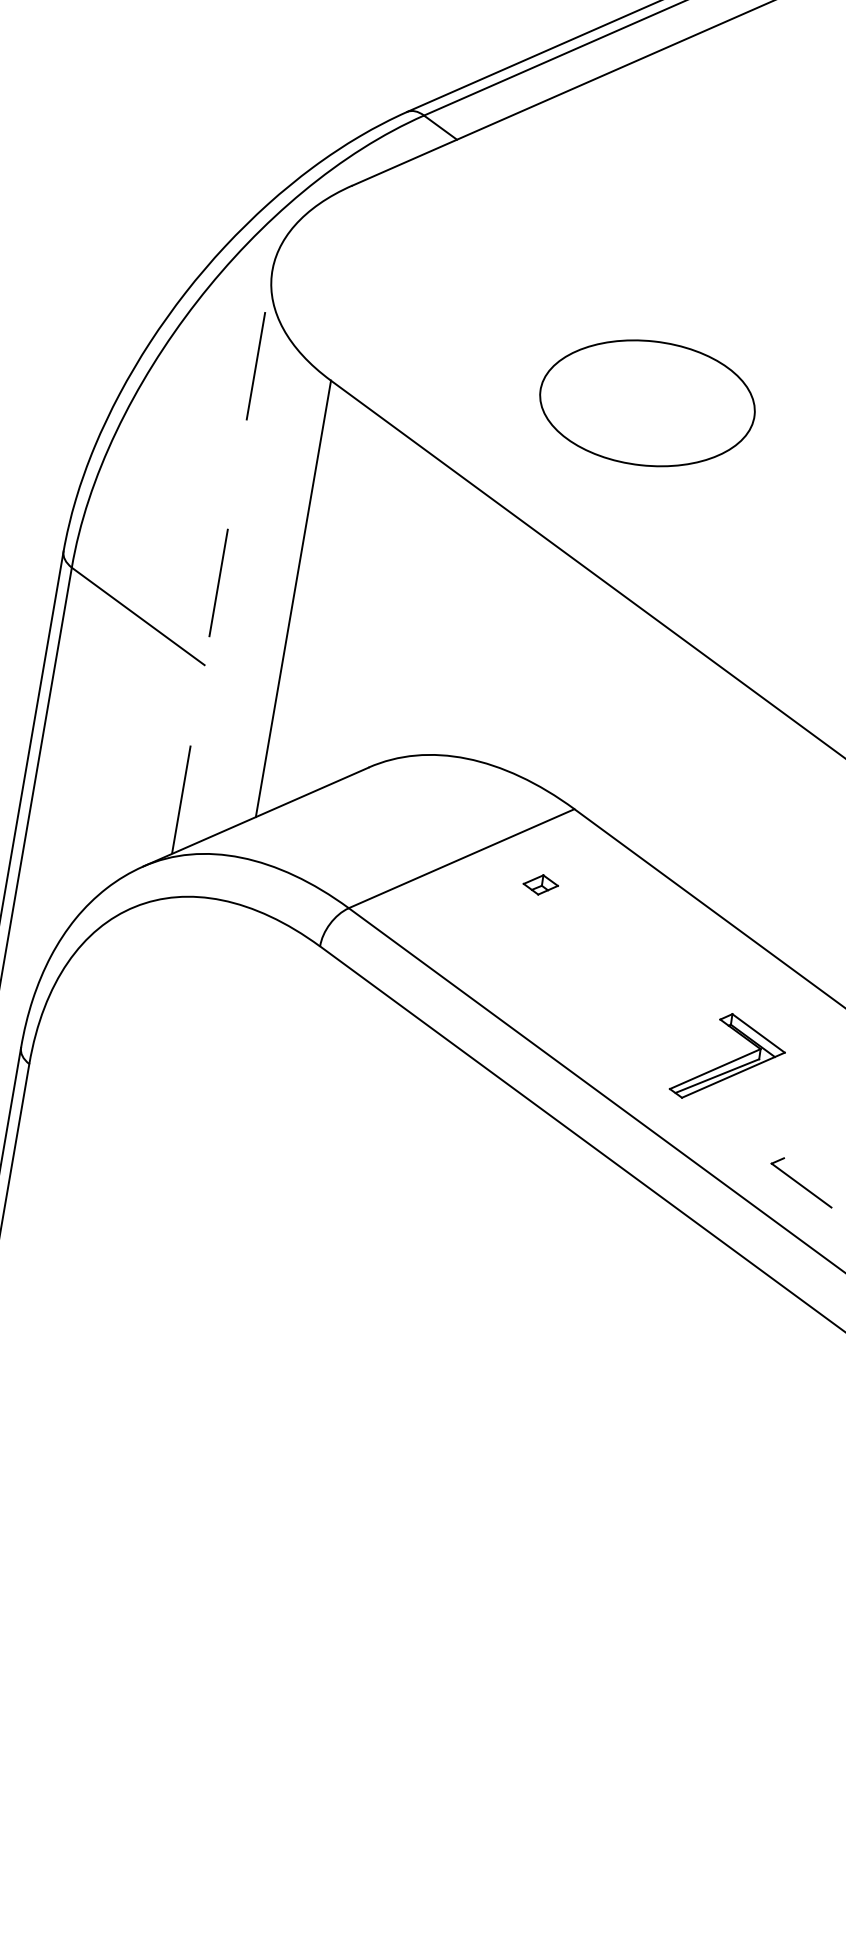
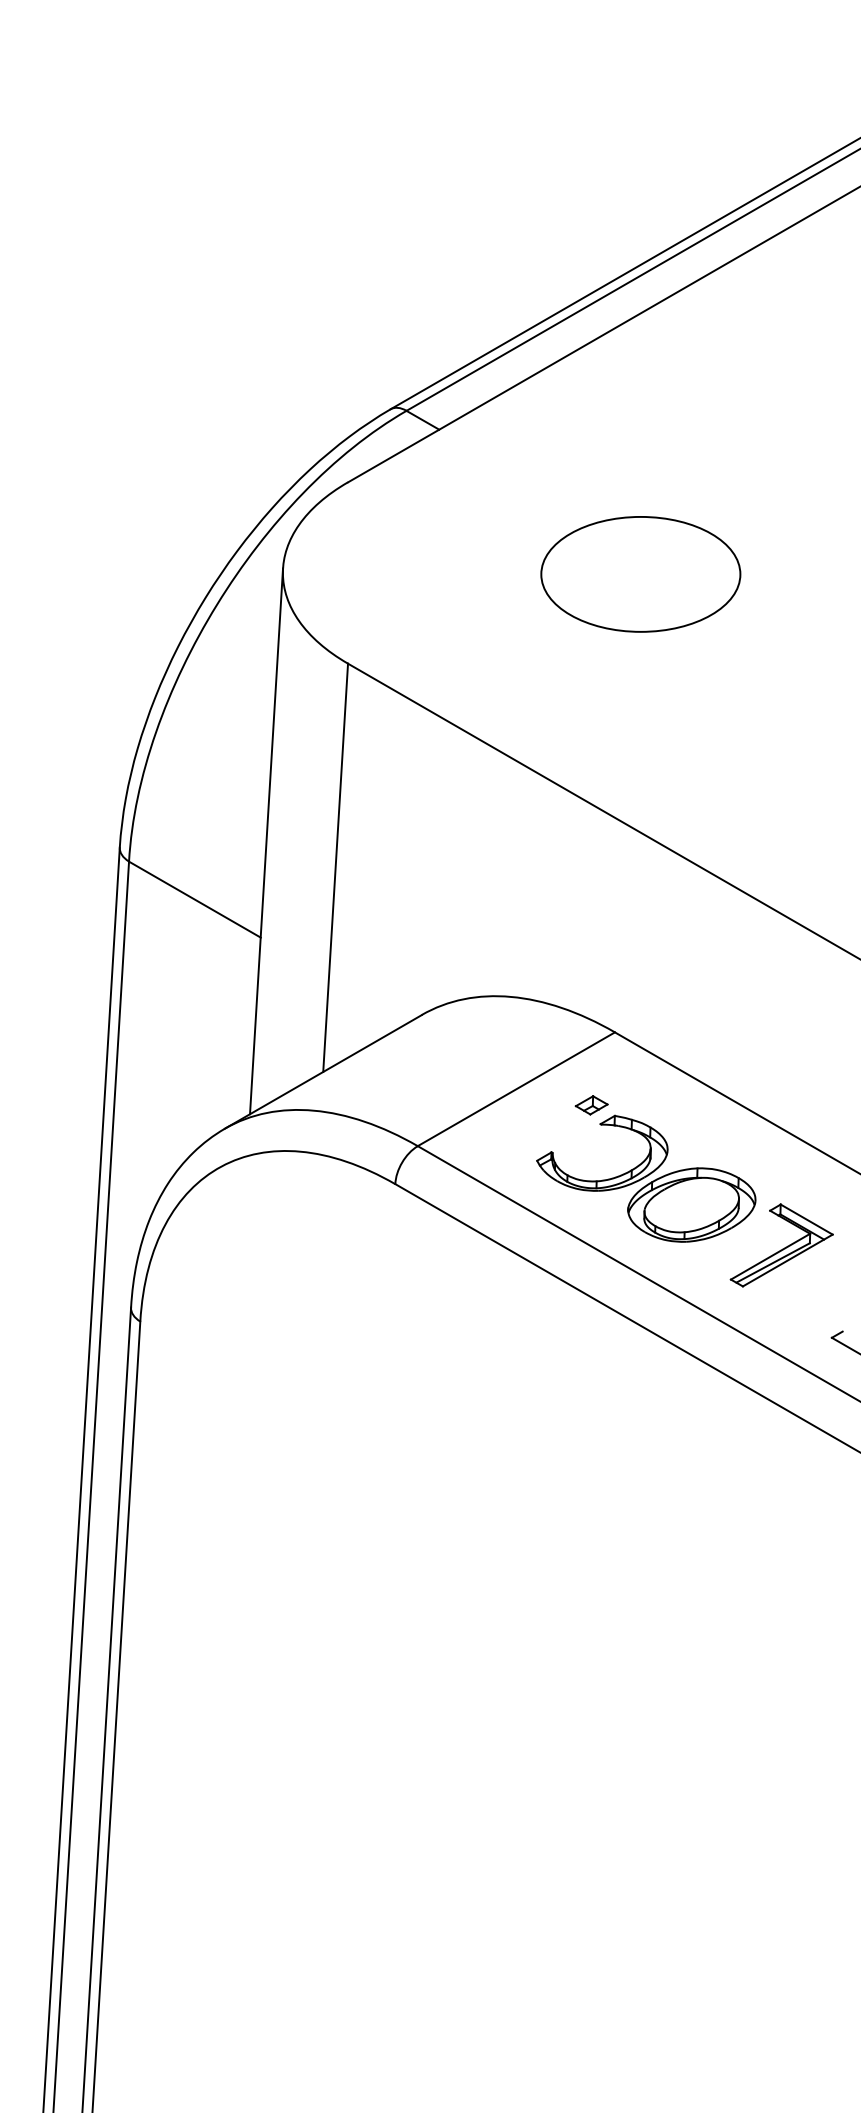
part: (647, 403) -> (640, 574), moved
line: (222, 561) -> (266, 840), dashed -> solid
part: (591, 970) -> (646, 1178), added

